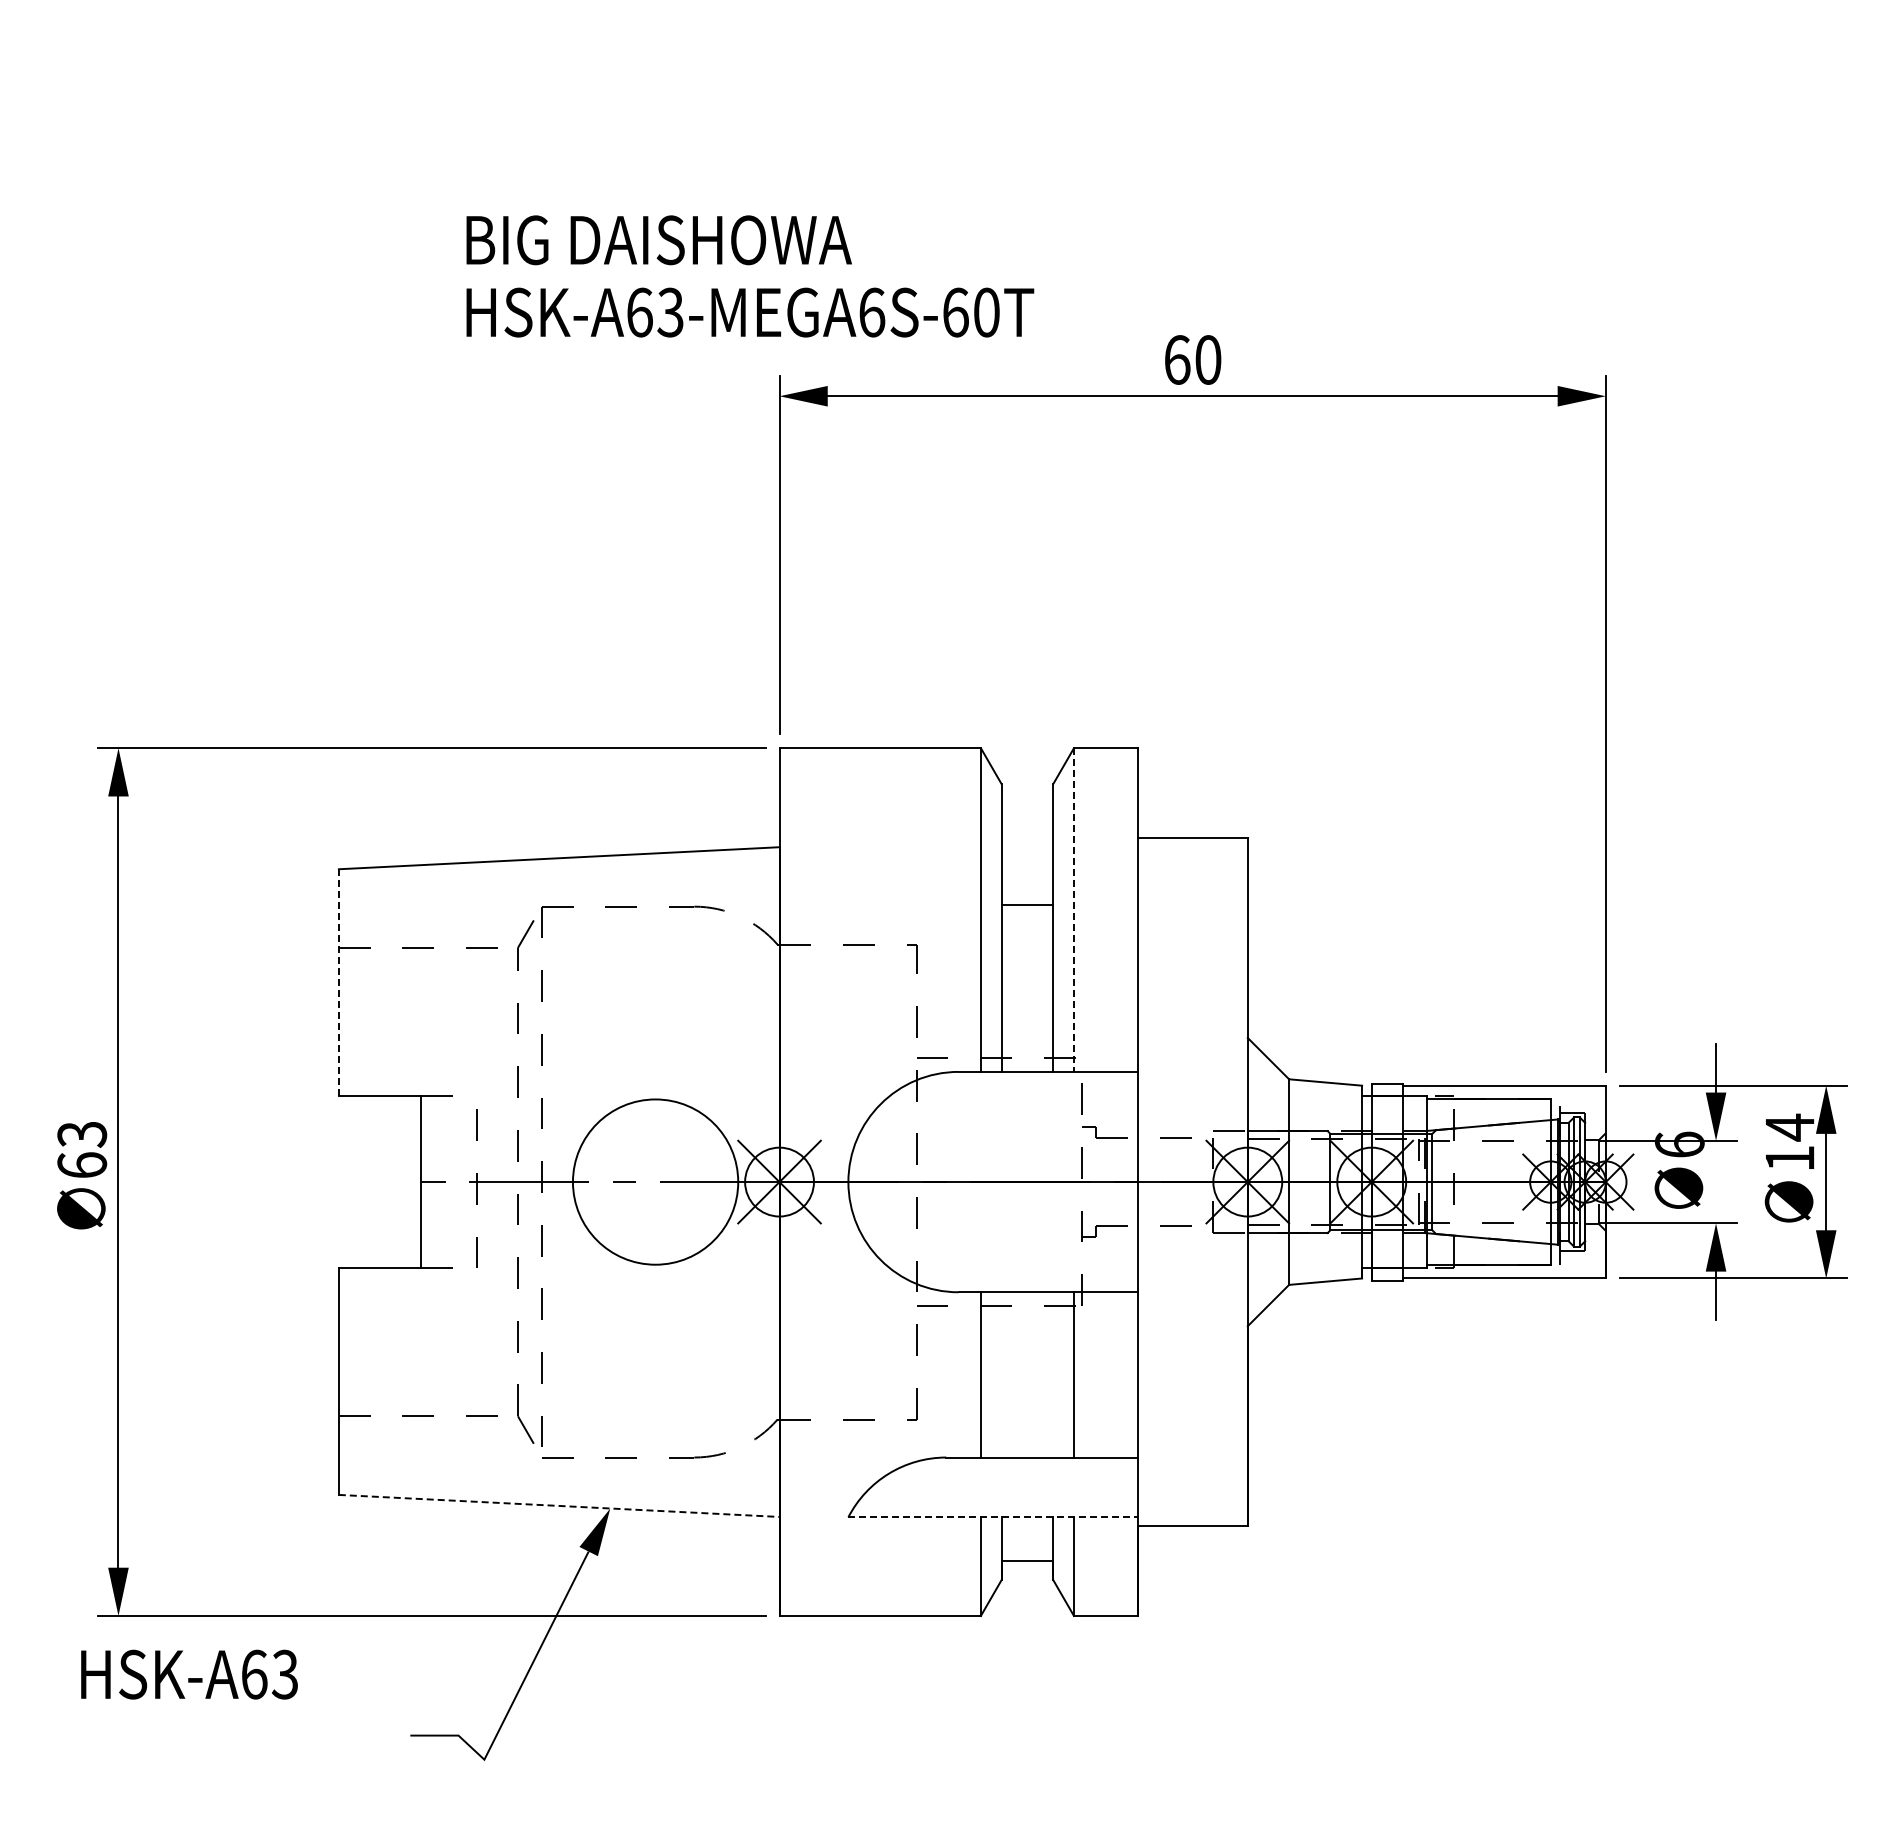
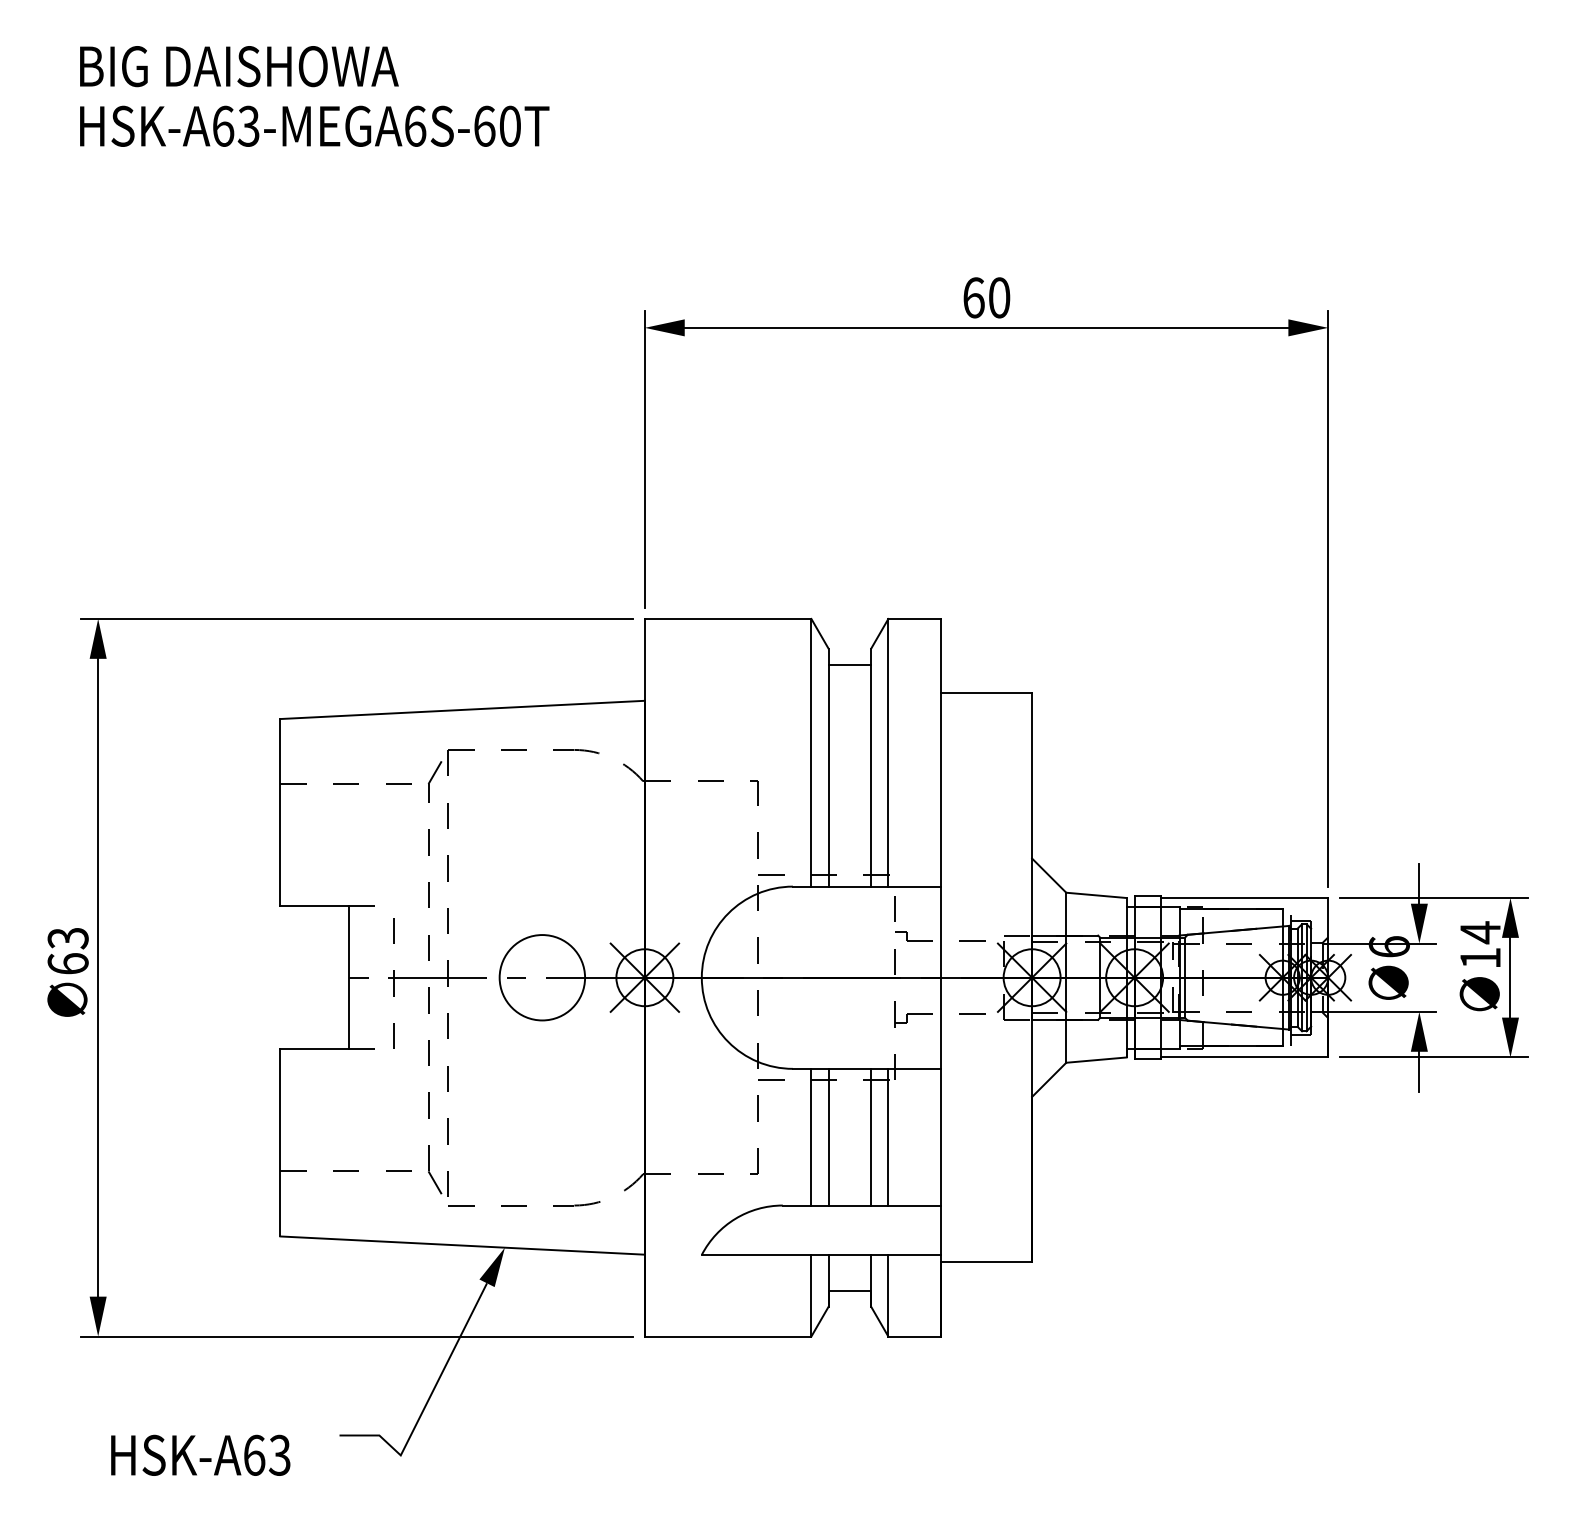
text: (750, 276) -> (314, 96), moved
line: (1027, 905) -> (849, 664), moved
line: (1073, 910) -> (887, 753), dashed -> solid
line: (338, 983) -> (280, 813), dashed -> solid
circle: (655, 1181) -> (542, 977), size x0.62
line: (1001, 1374) -> (828, 1136), added
line: (1053, 1374) -> (871, 1136), added
line: (559, 1505) -> (462, 1245), dashed -> solid
line: (993, 1517) -> (821, 1255), dashed -> solid
text: (189, 1674) -> (200, 1455), moved

